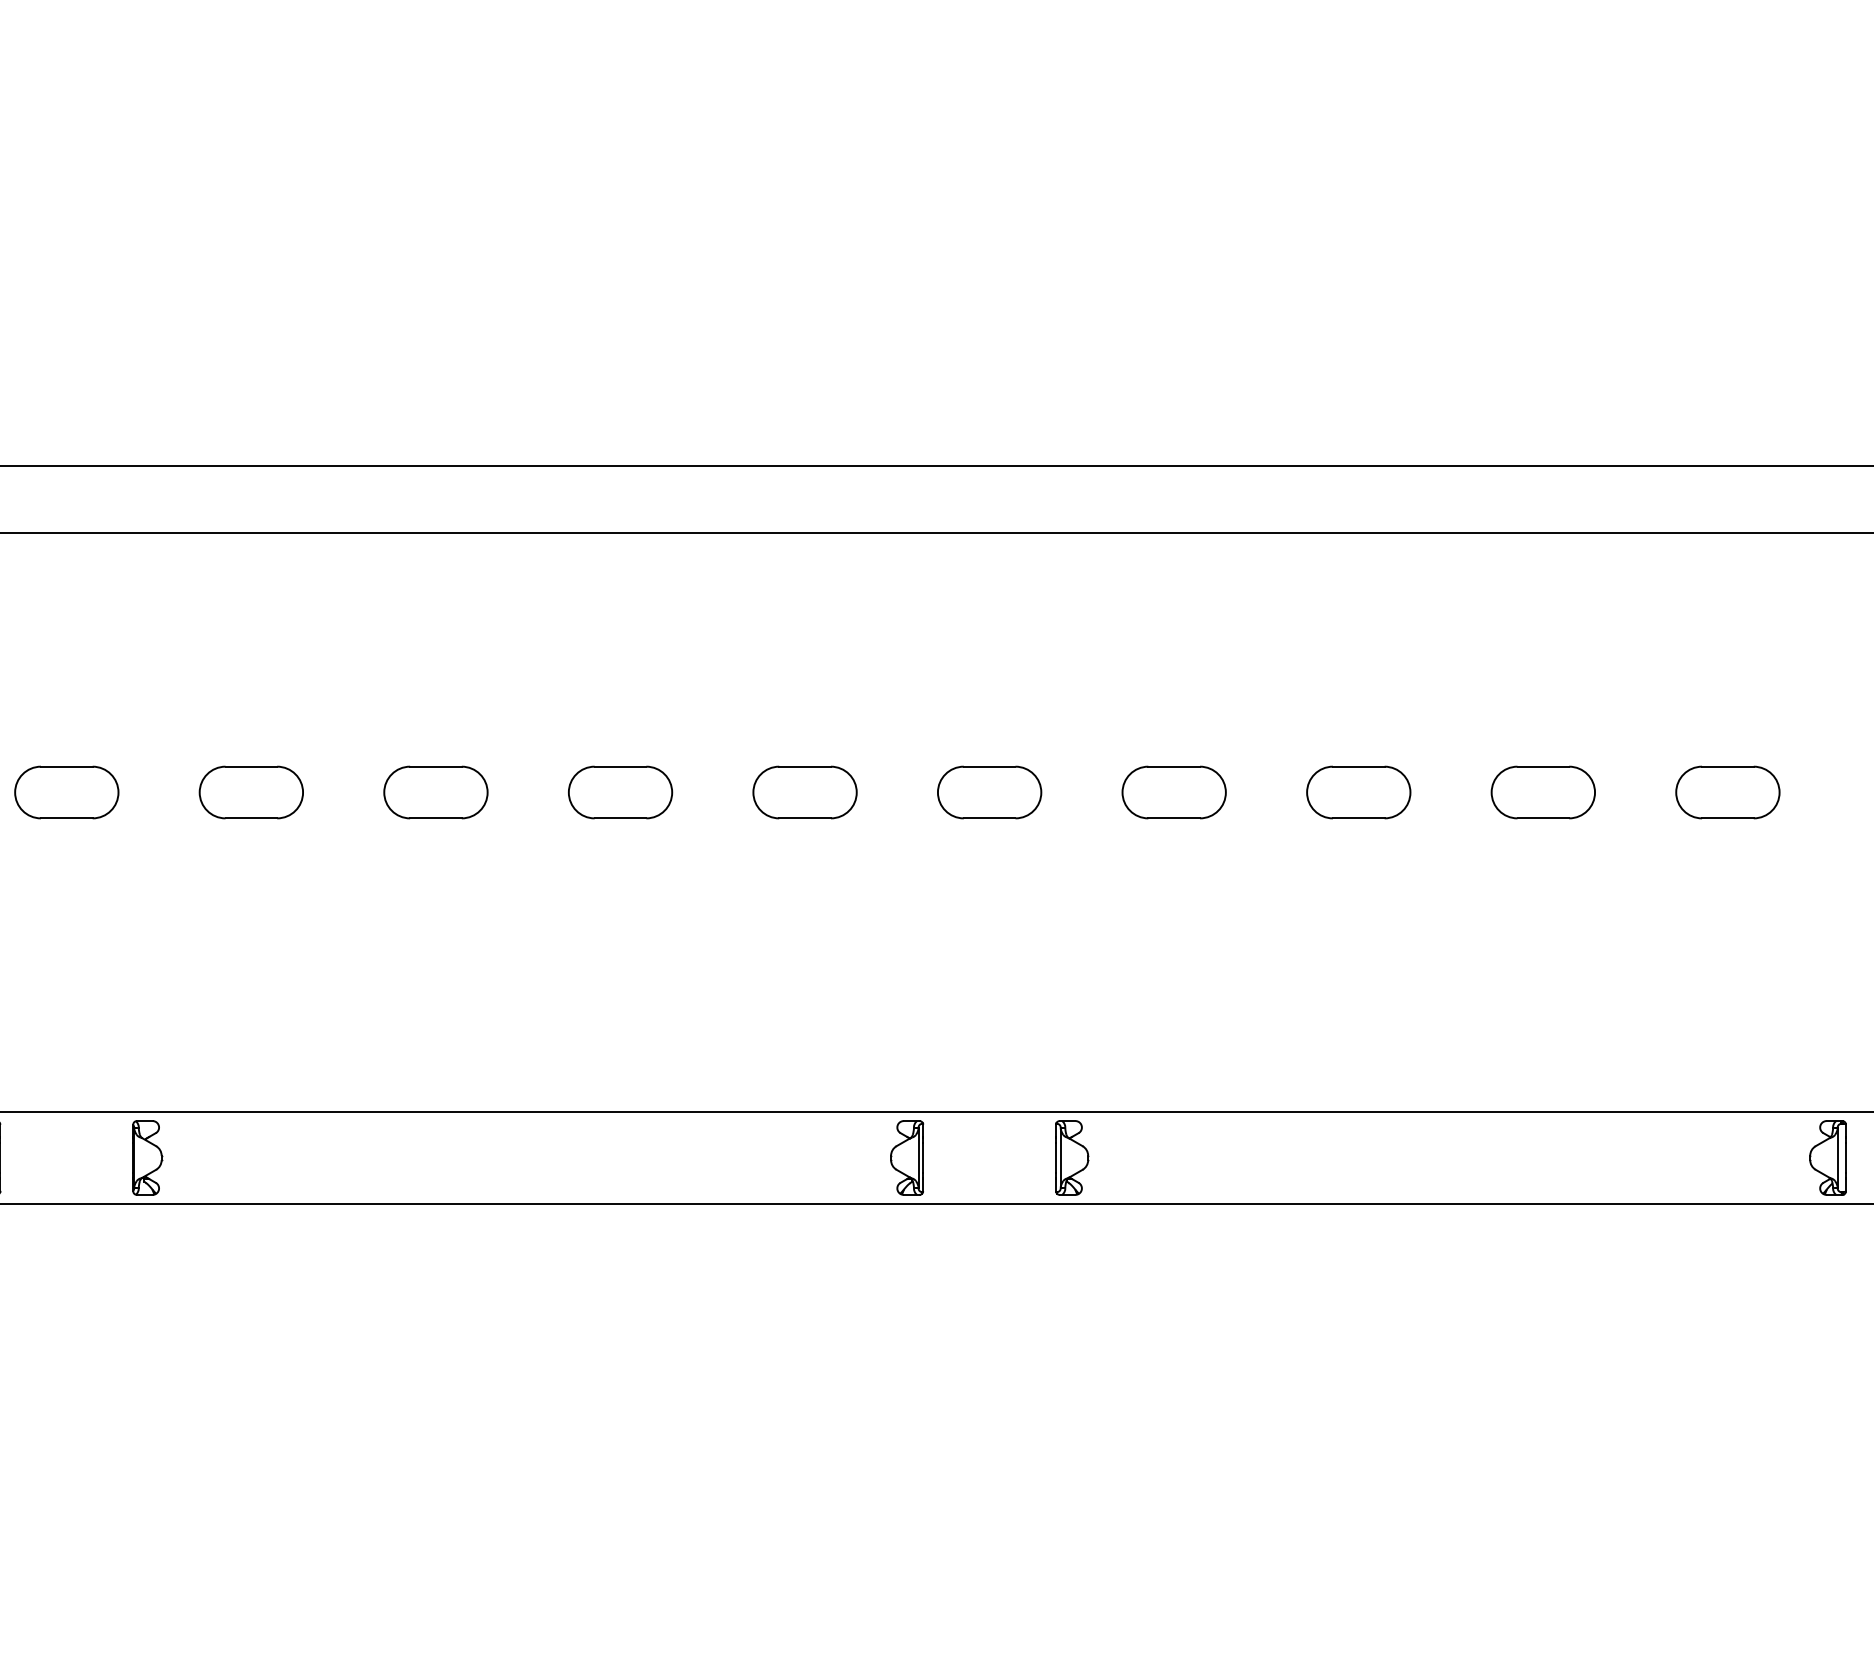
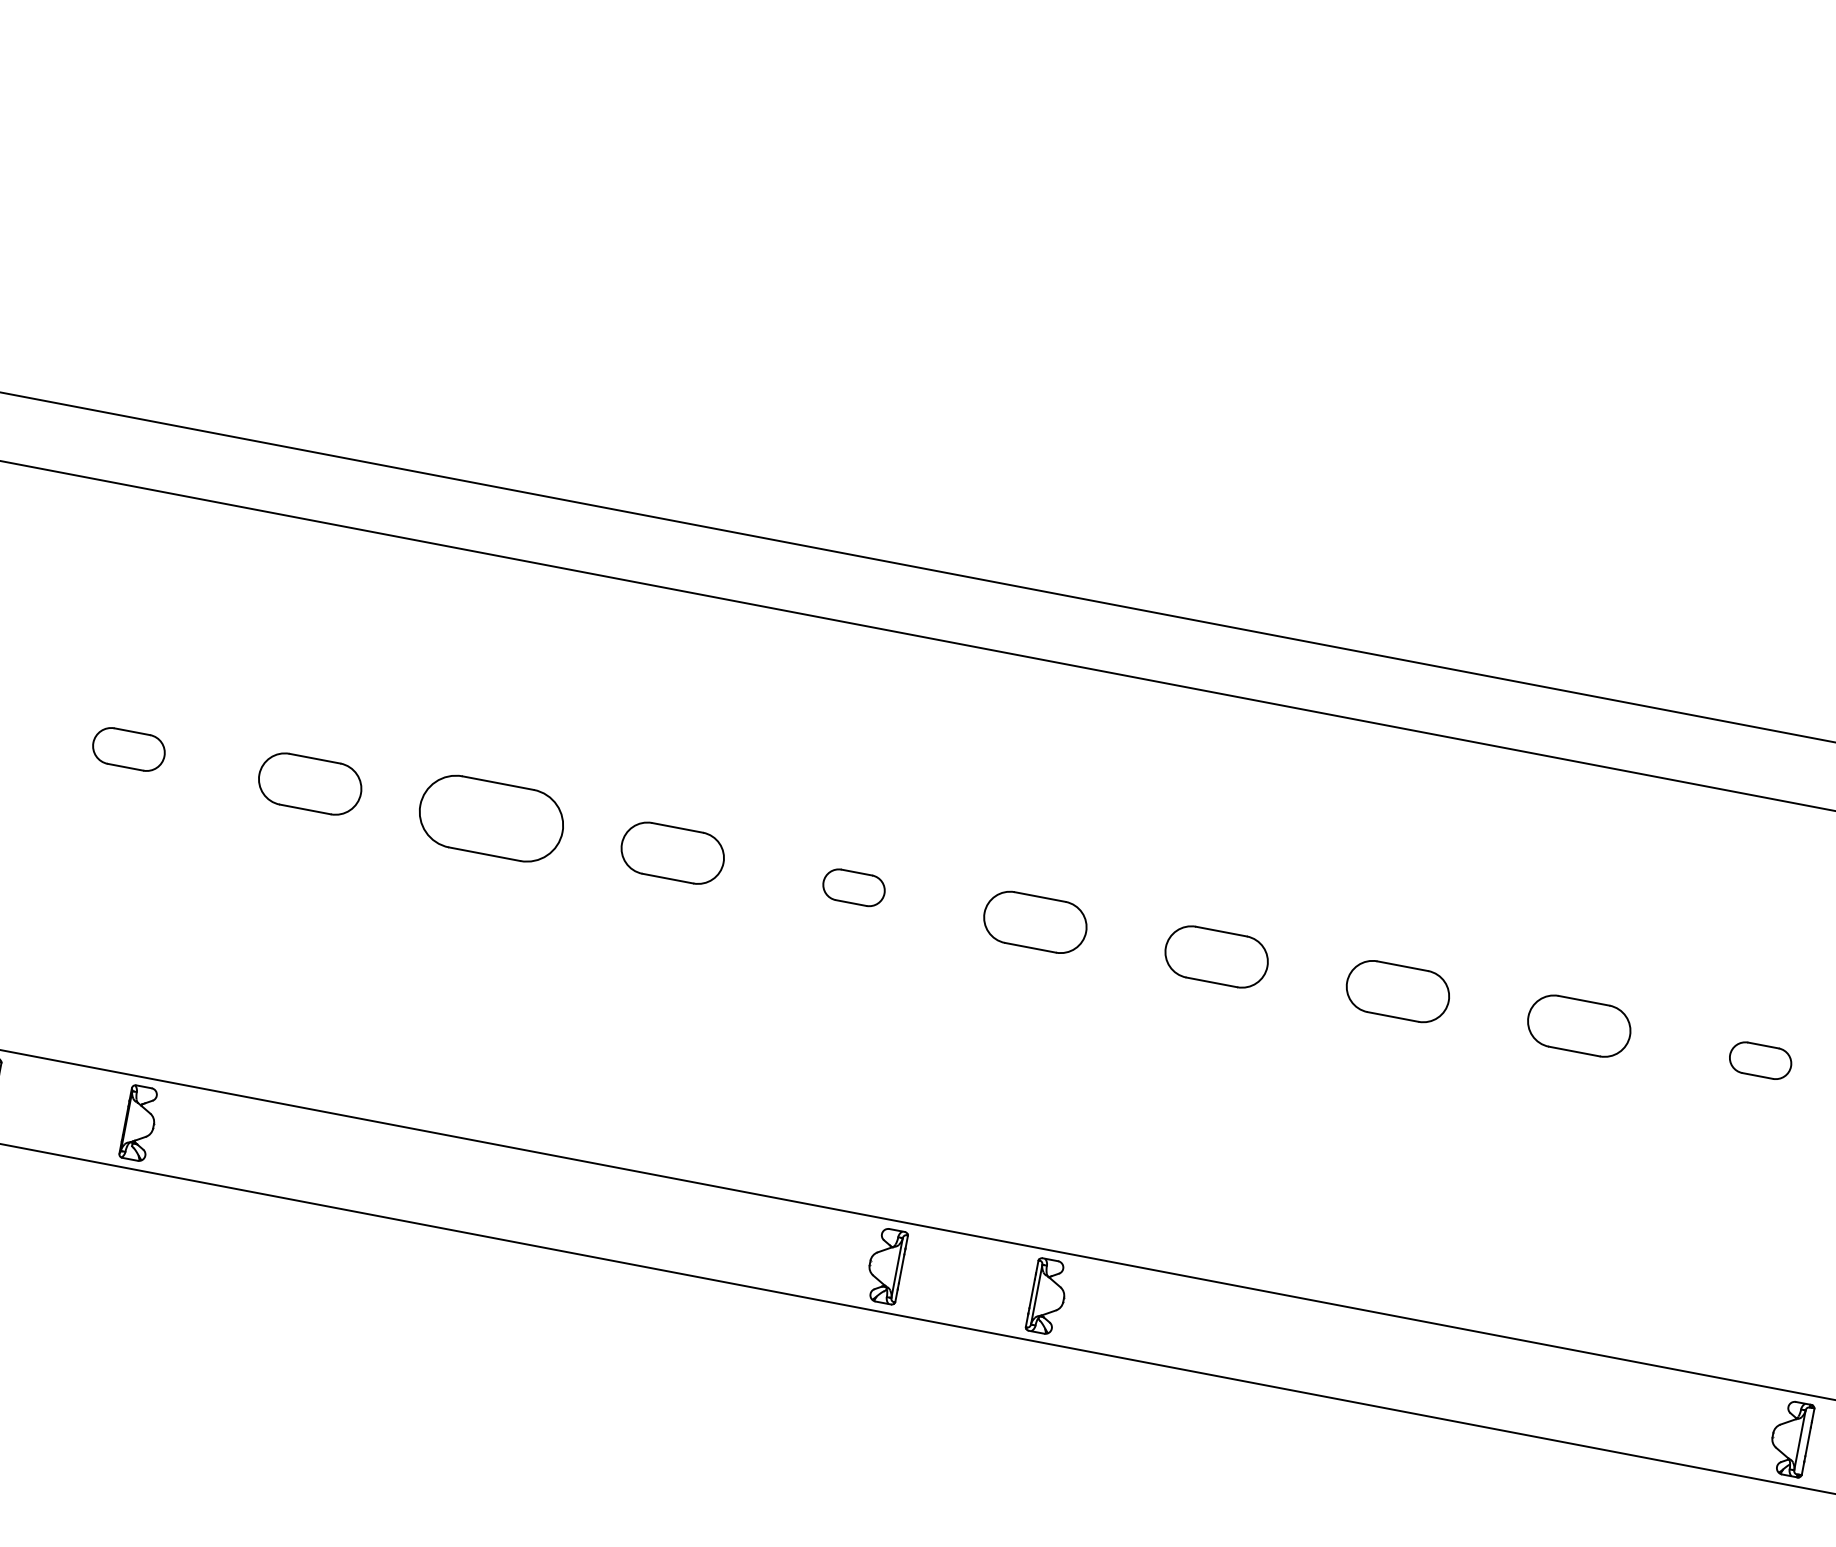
part: (66, 792) -> (128, 749), size x0.7
part: (435, 792) -> (491, 818), size x1.4
part: (804, 792) -> (853, 887), size x0.6
part: (1727, 792) -> (1760, 1060), size x0.6

